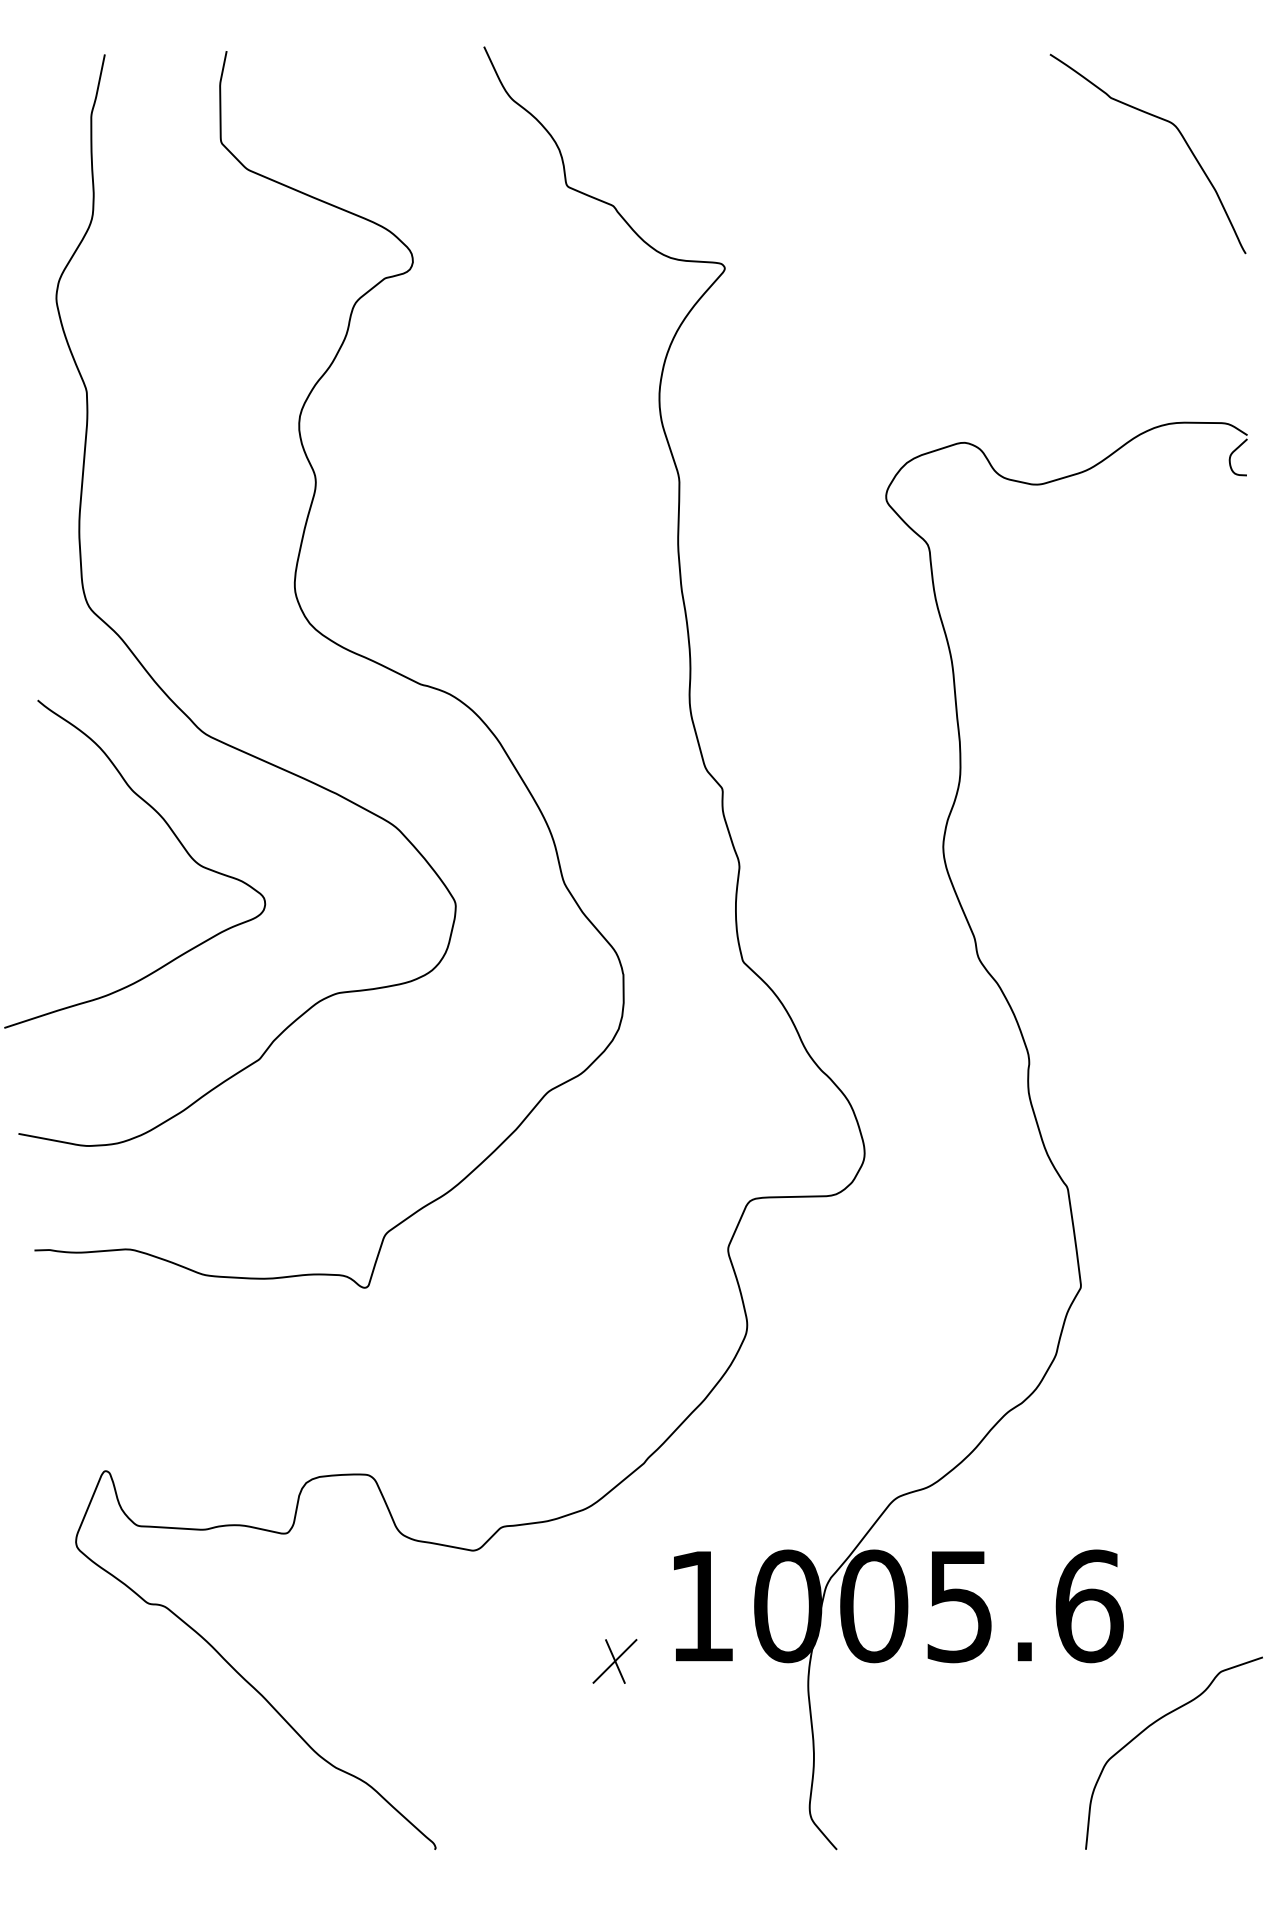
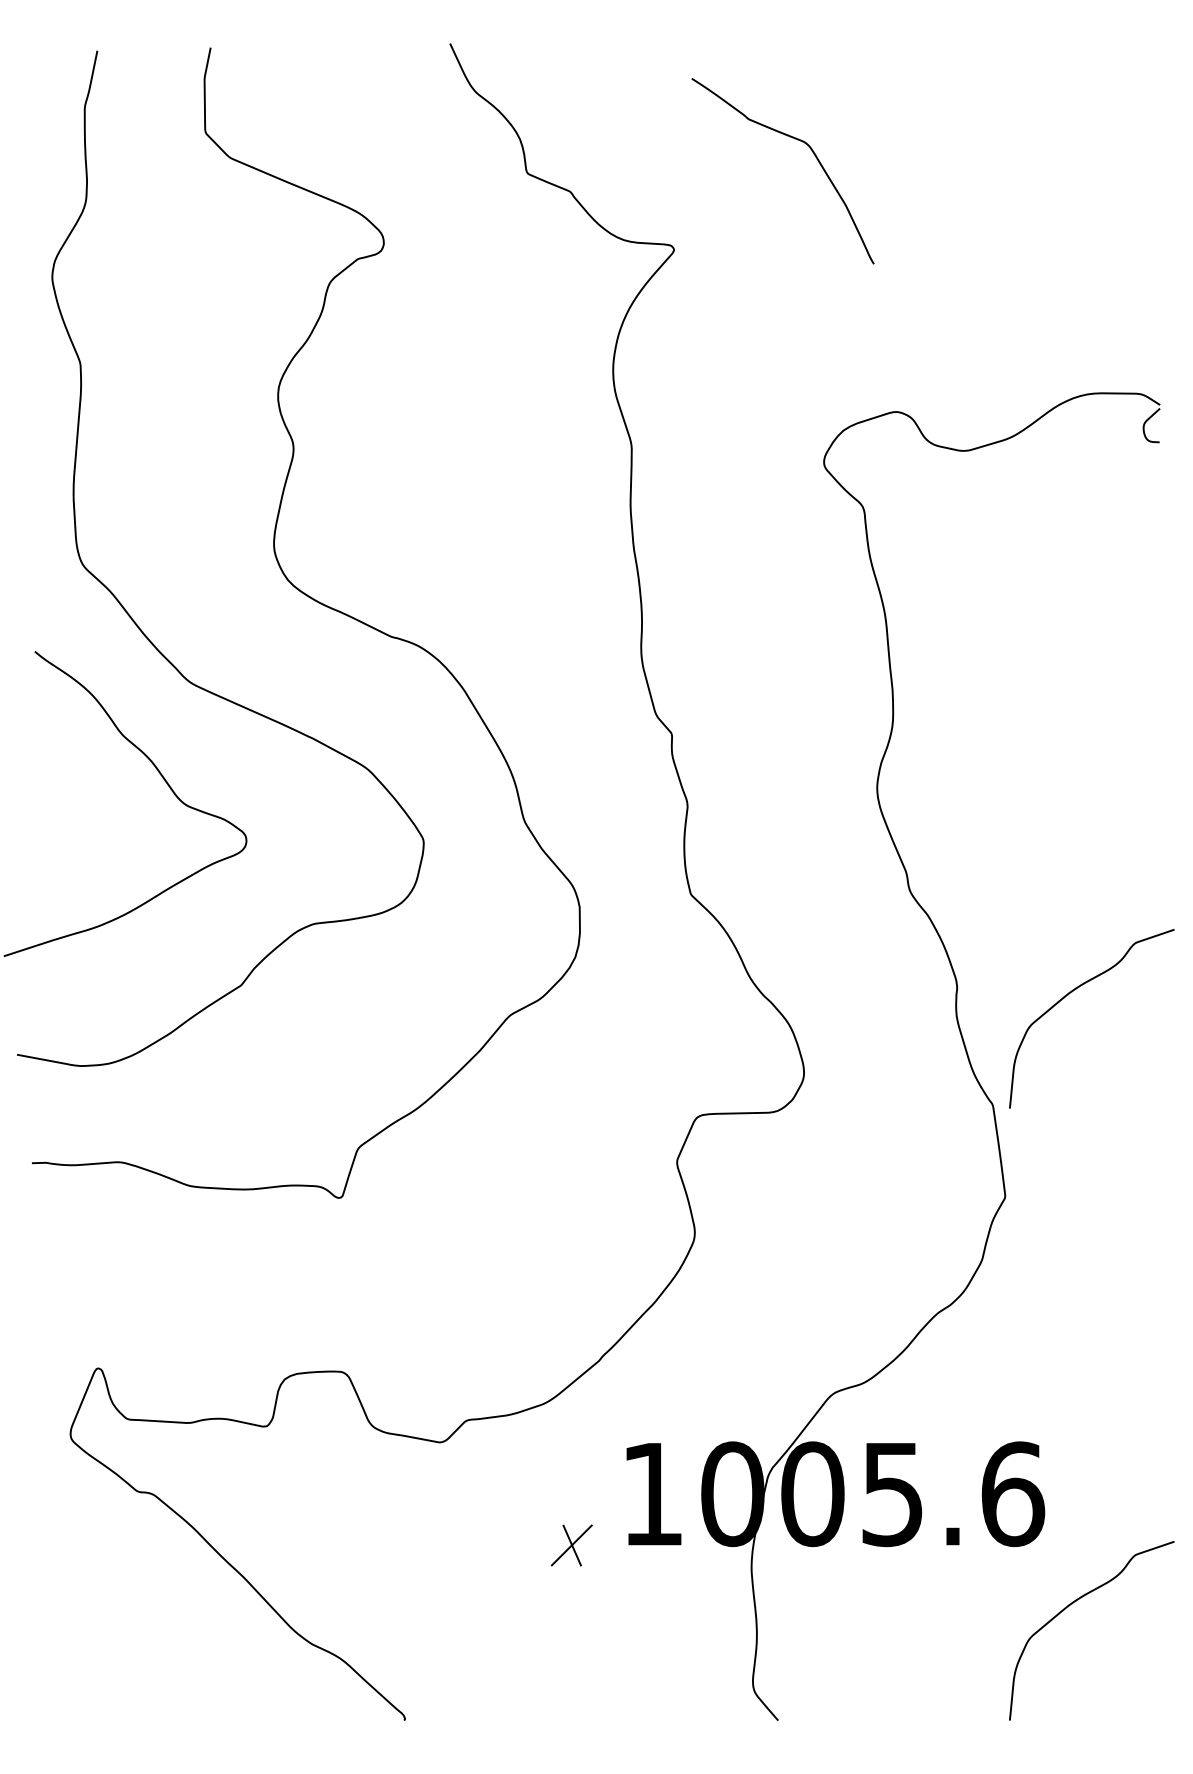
curve: (1162, 120) -> (796, 140), moved
curve: (1153, 1066) -> (1072, 992), added

